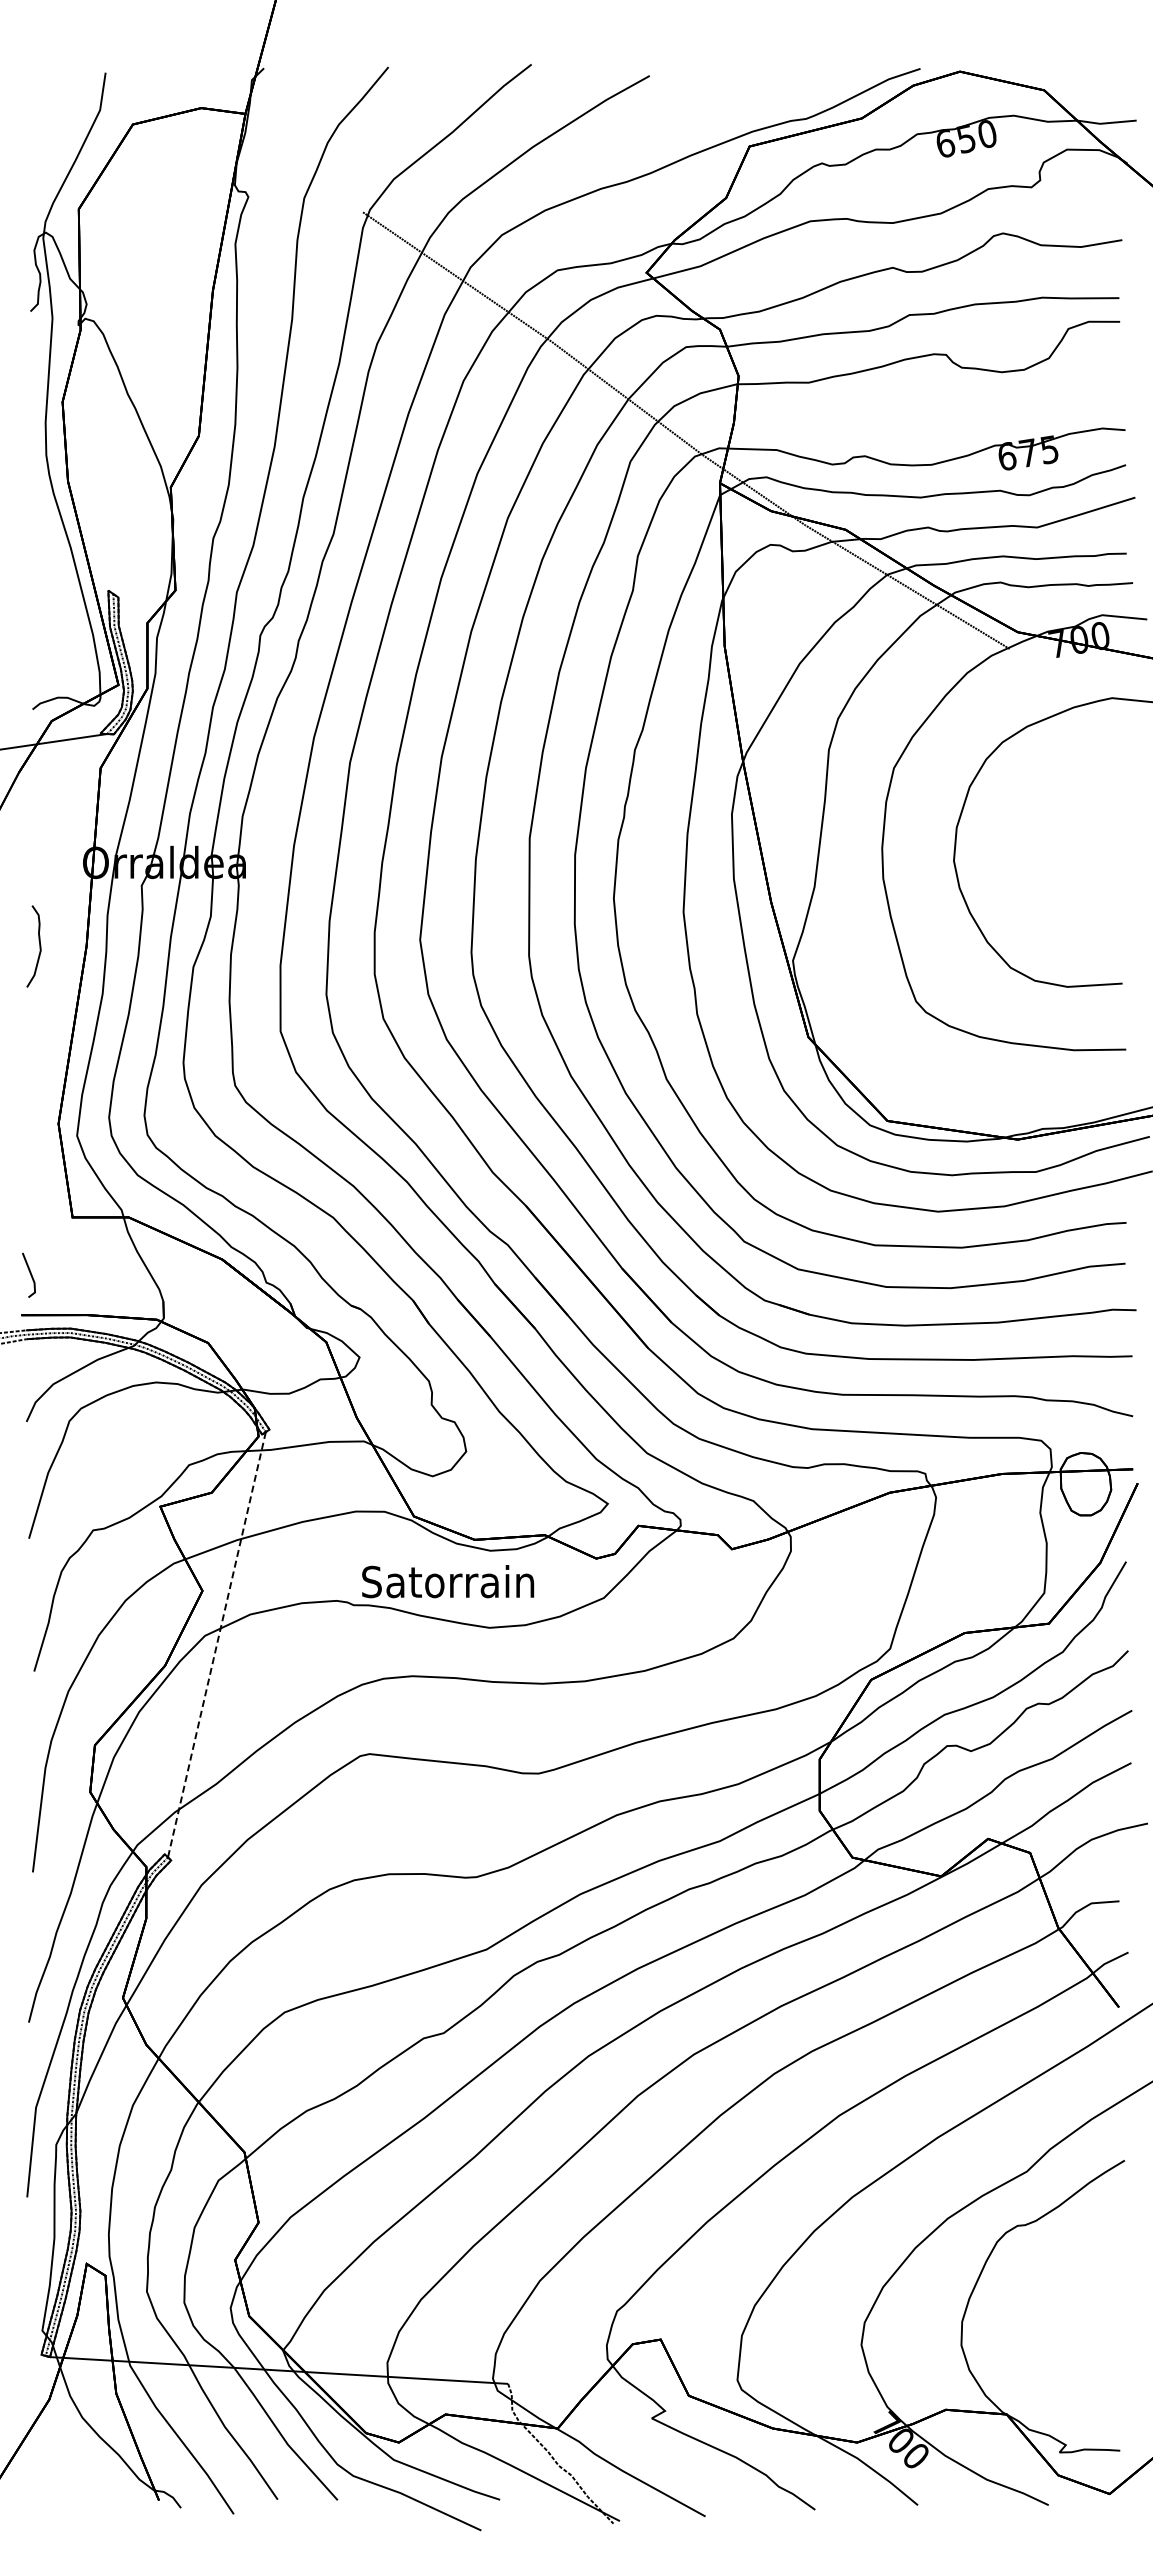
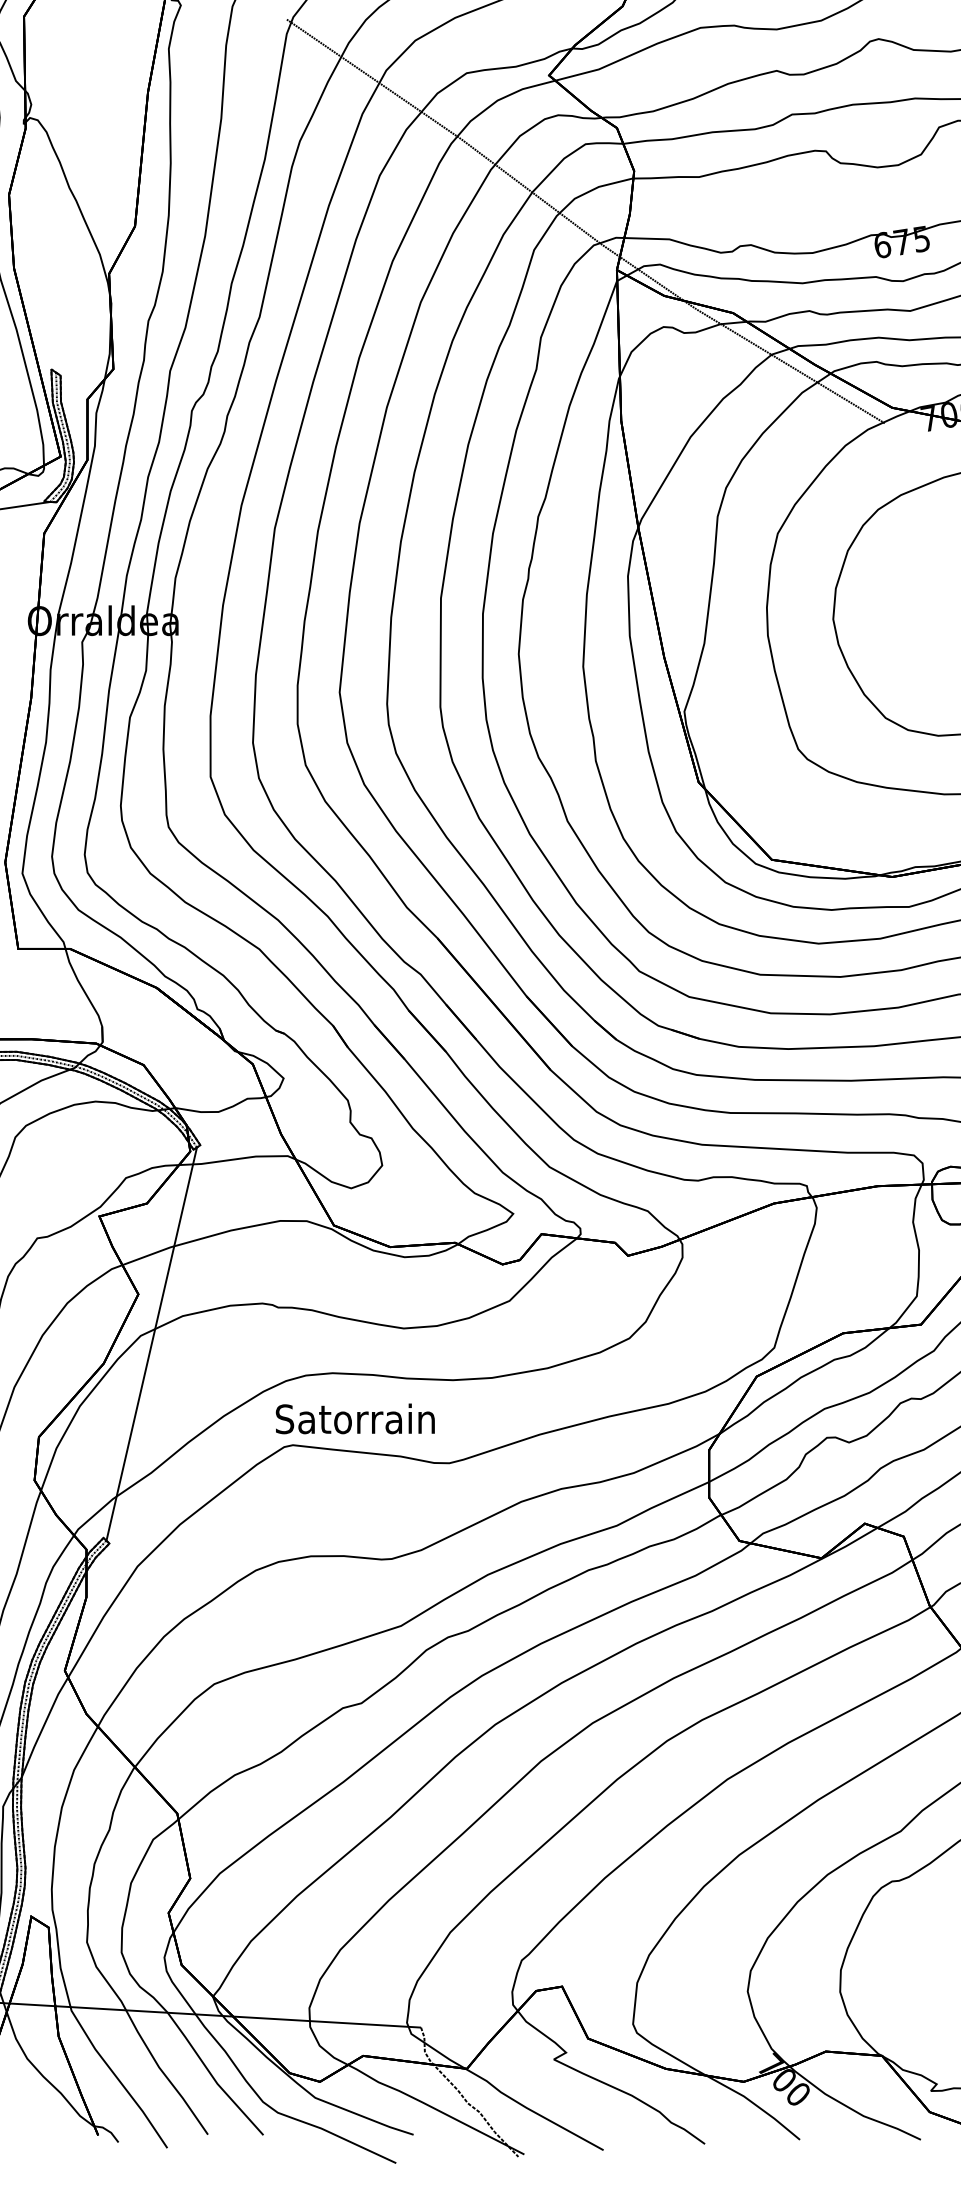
text: (448, 1581) -> (355, 1418), moved
line: (216, 1645) -> (151, 1344), dashed -> solid

